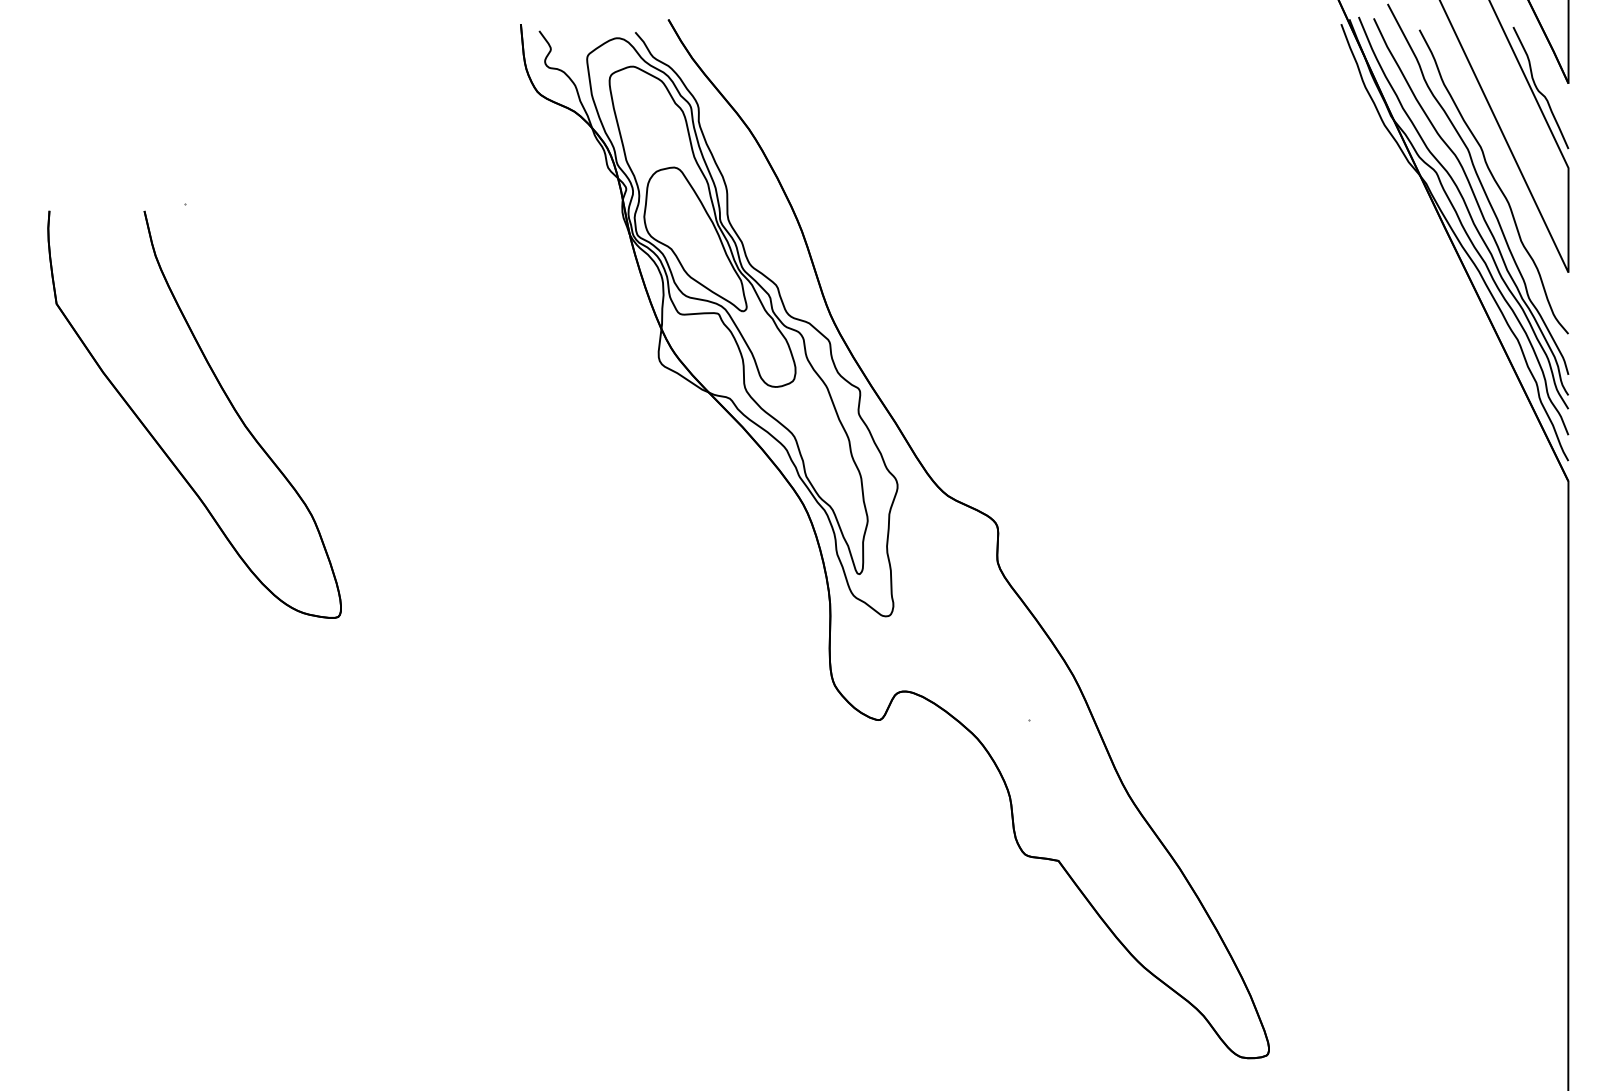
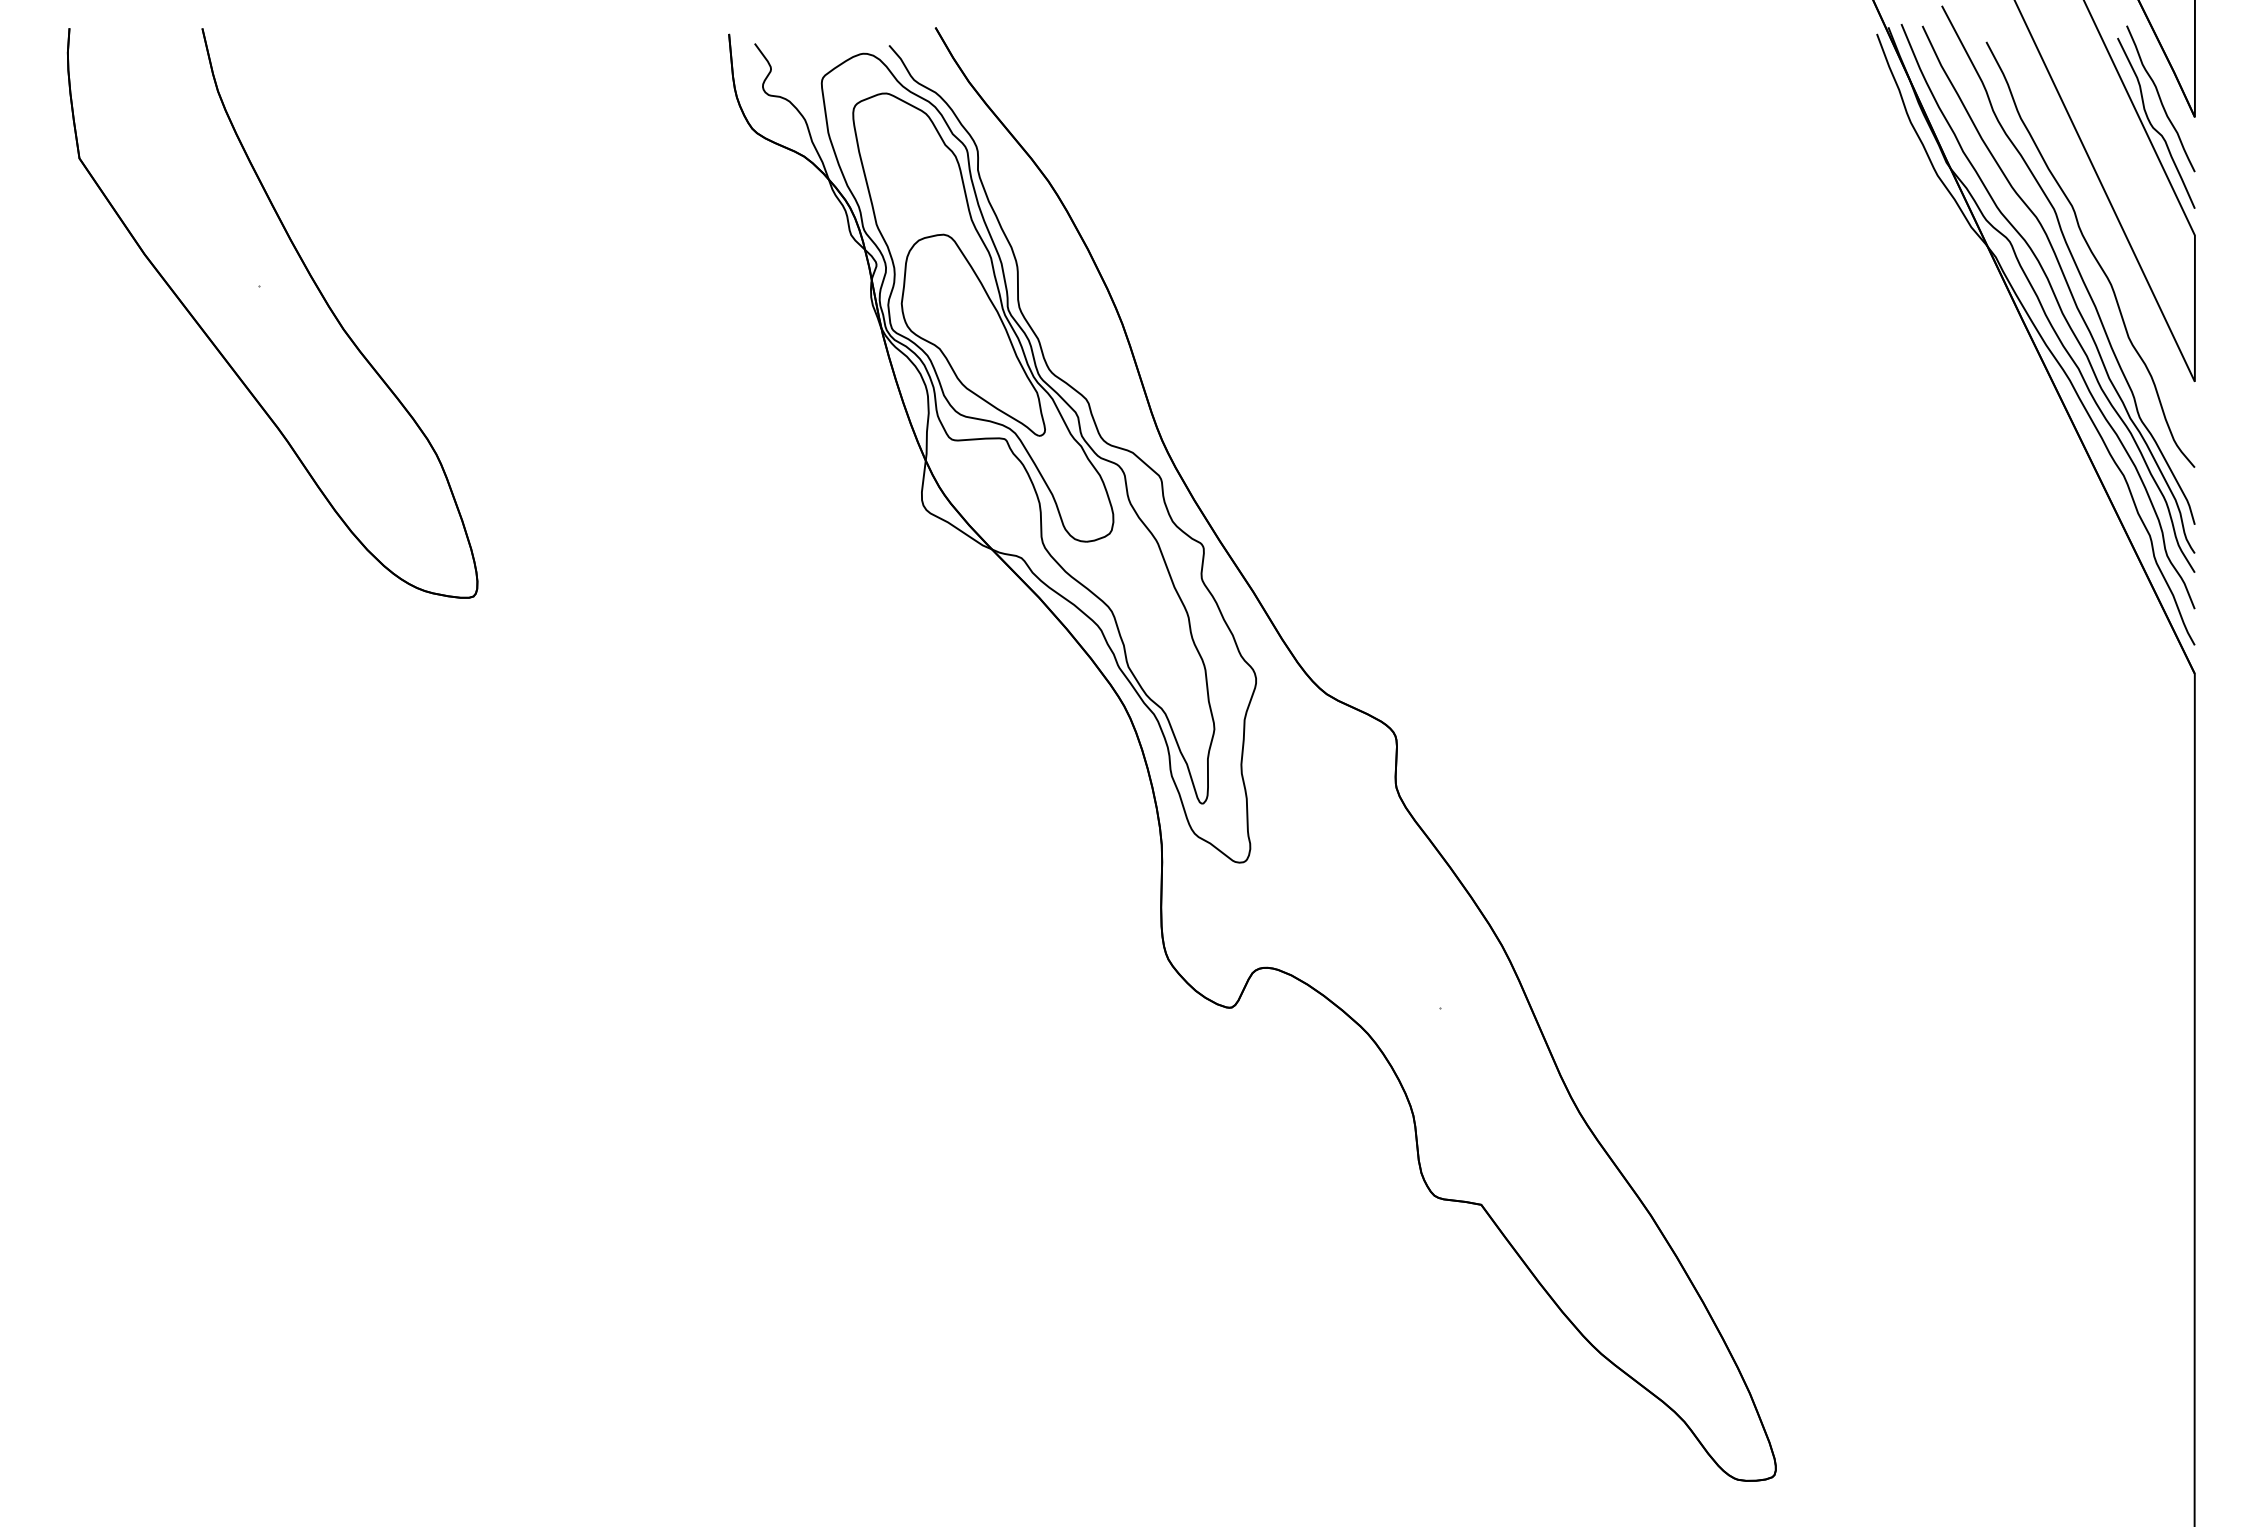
curve: (1543, 70) -> (2160, 98), added
part: (225, 395) -> (315, 286), moved

